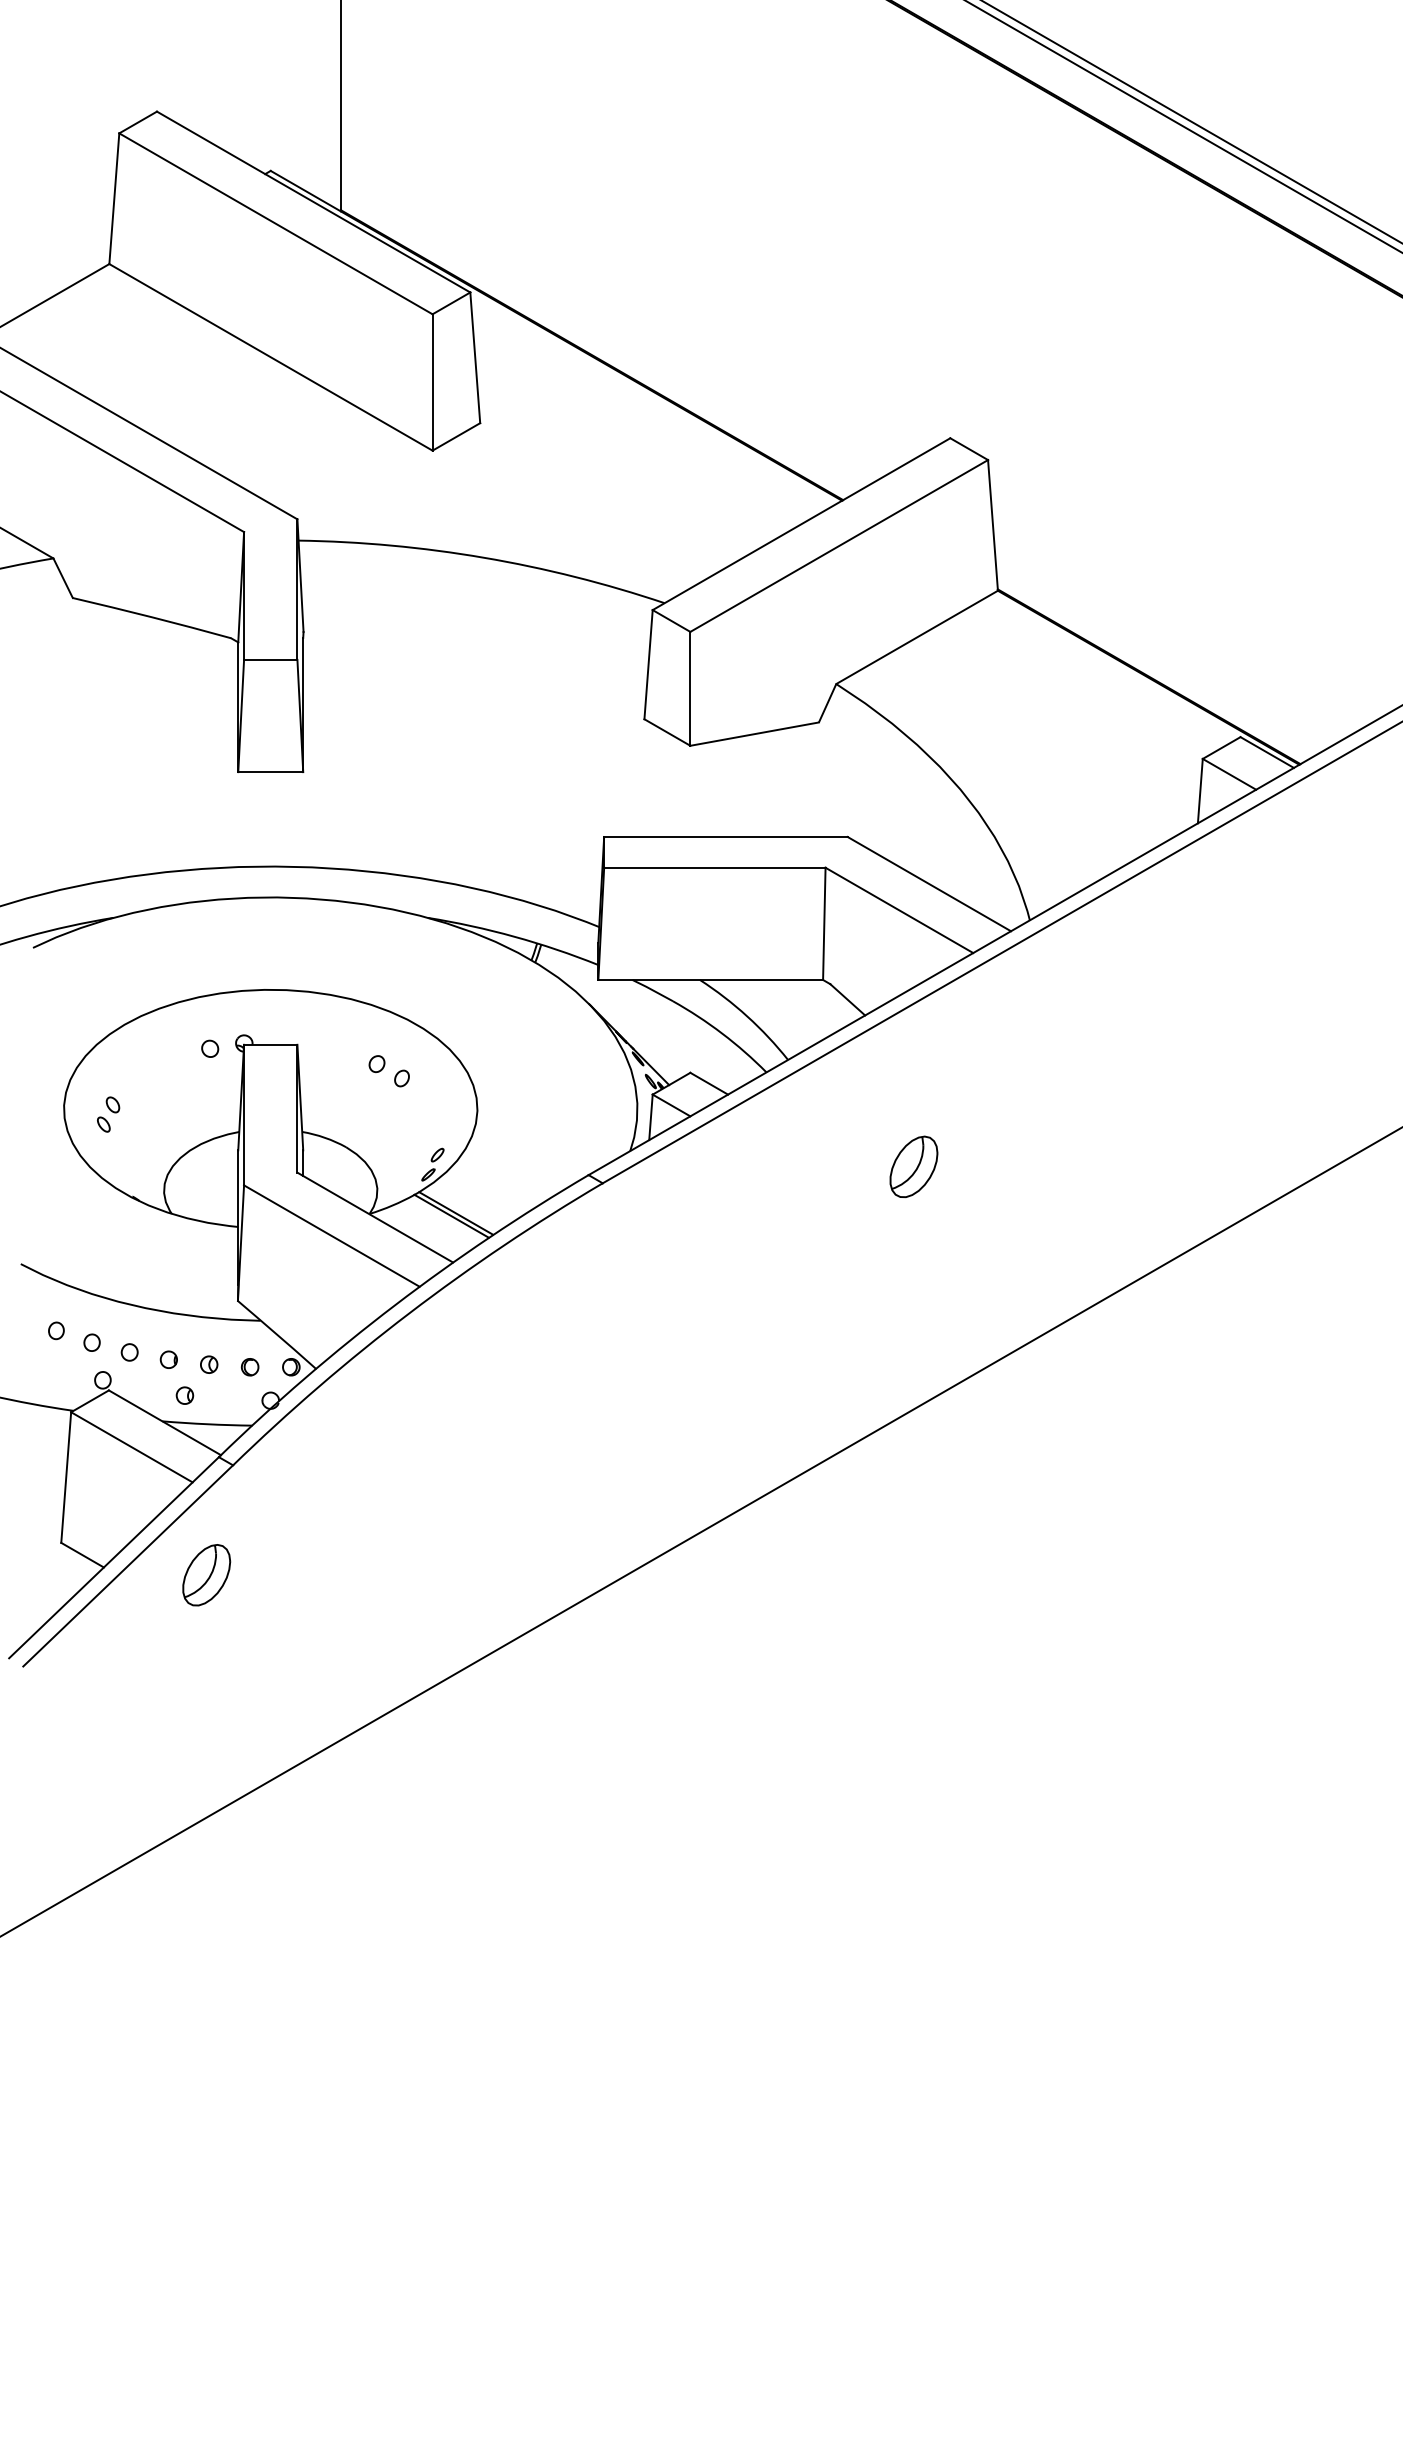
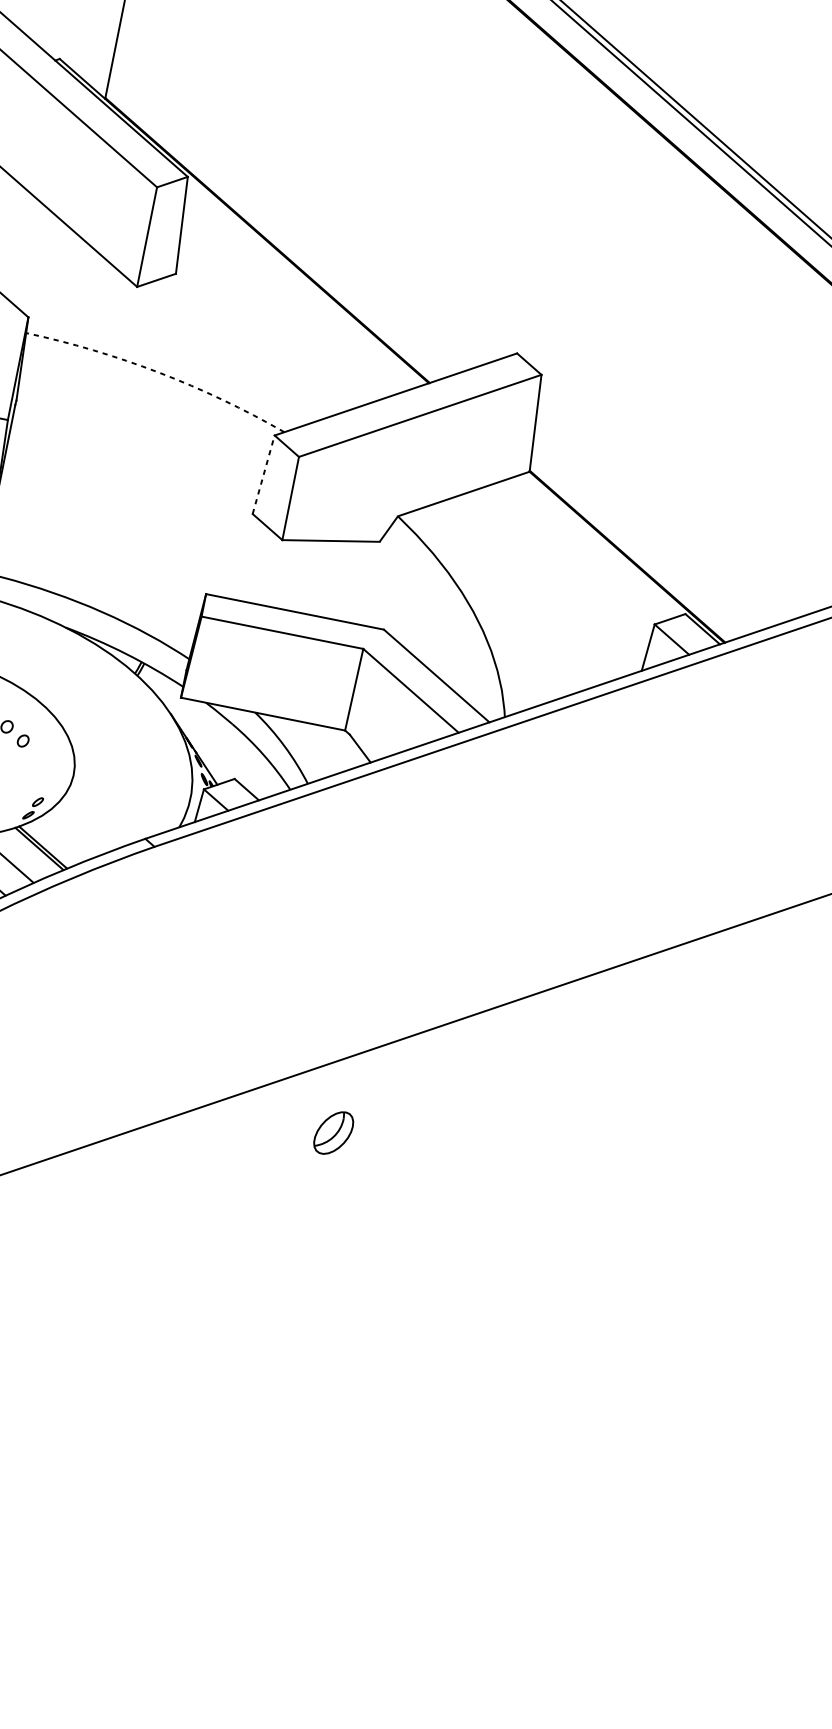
arc: (484, 557) -> (159, 372), solid -> dashed
line: (648, 664) -> (263, 474), solid -> dashed
part: (913, 1166) -> (333, 1132), moved

